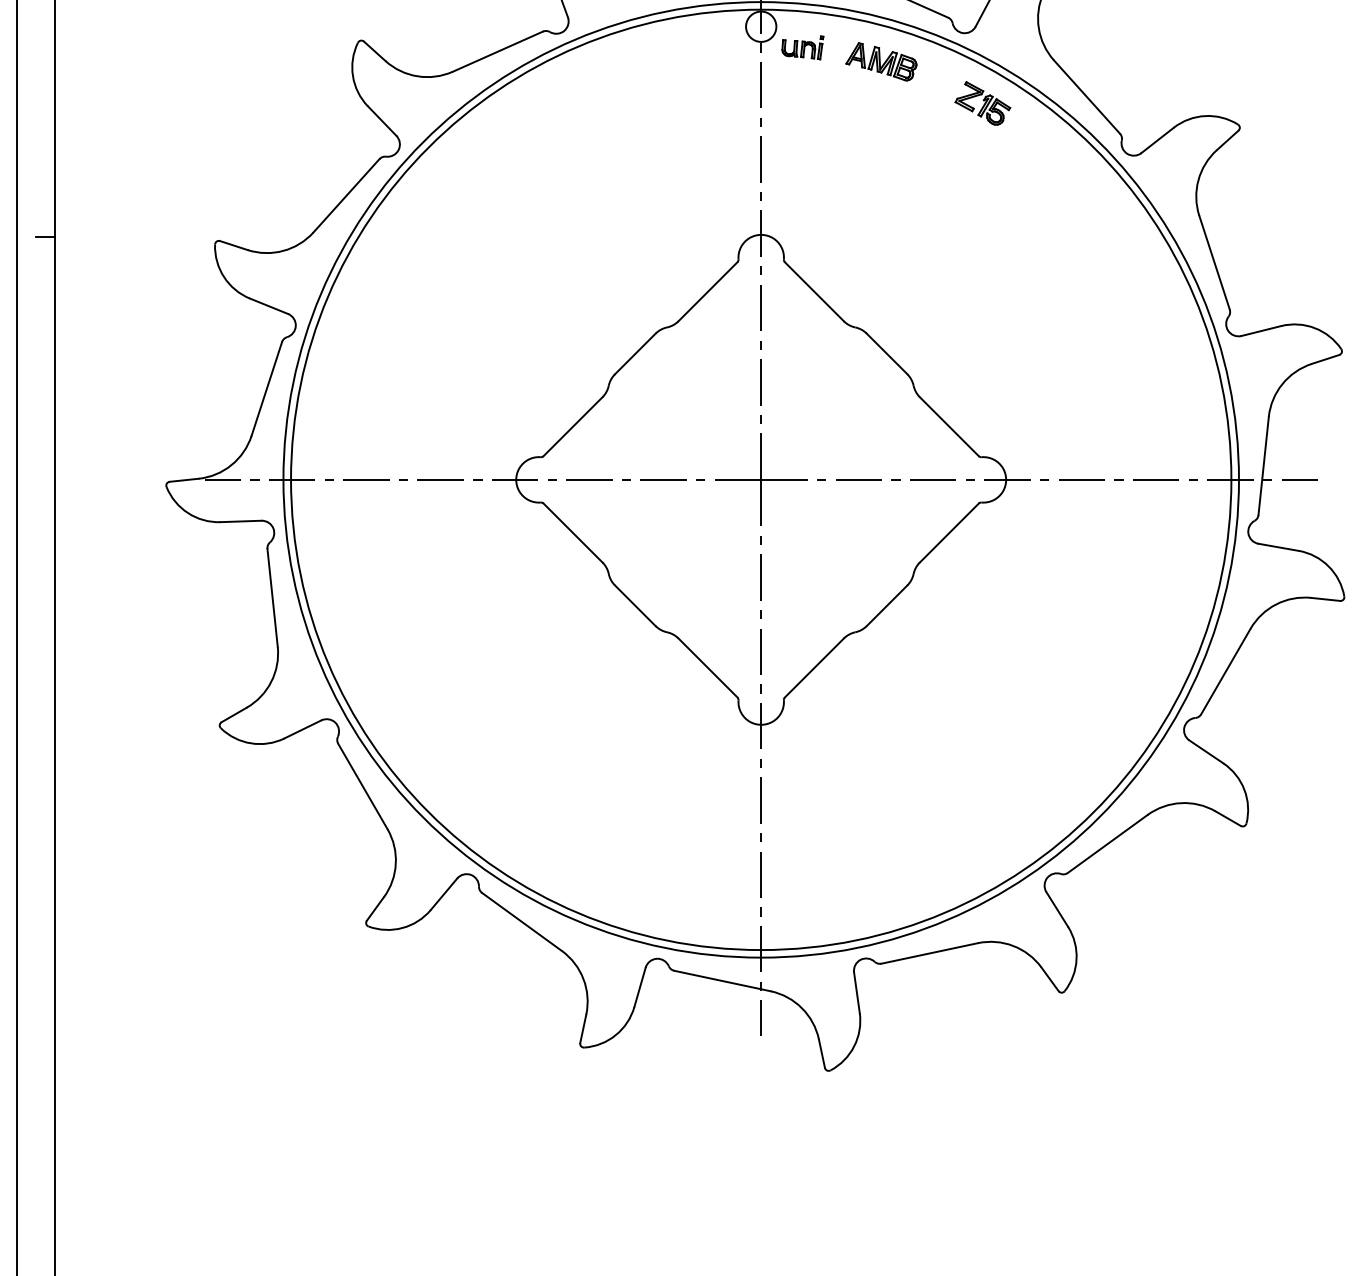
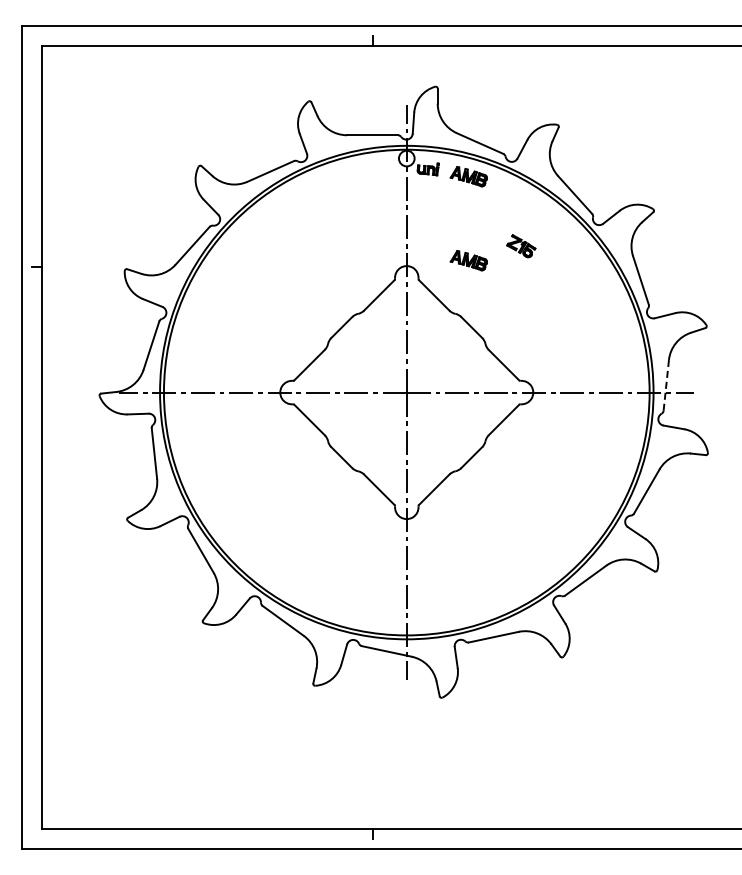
part: (983, 104) -> (521, 246), moved
part: (880, 224) -> (468, 260), added
line: (1264, 464) -> (666, 384), solid -> dashed

